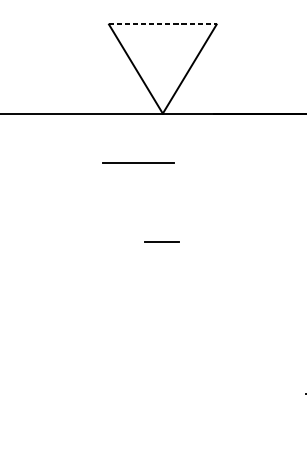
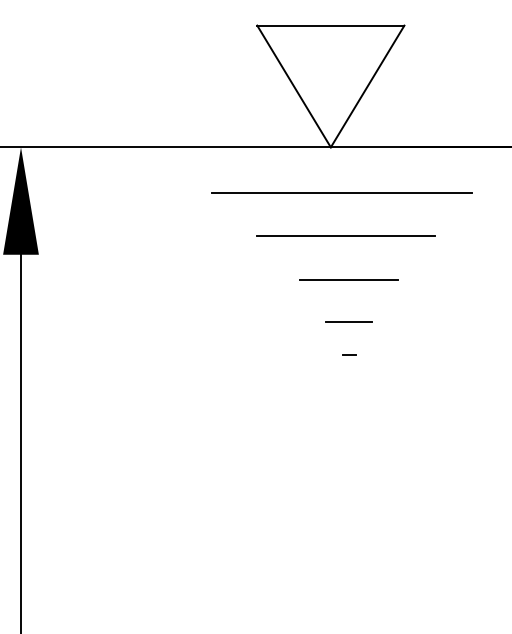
line: (162, 24) -> (330, 25), dashed -> solid
line: (170, 146) -> (341, 192), added
line: (137, 162) -> (348, 279), moved
line: (173, 178) -> (345, 236), added
line: (161, 241) -> (348, 321), moved
line: (176, 265) -> (349, 354), added

